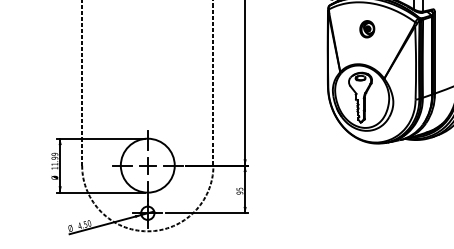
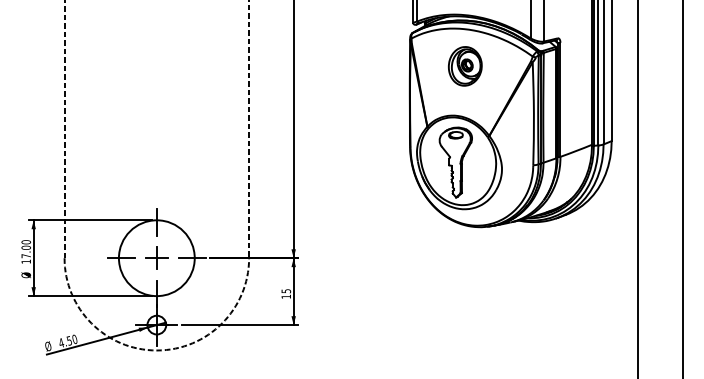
part: (367, 29) -> (465, 66), size x1.67
text: (54, 159) -> (25, 249), 11.99 -> 17.00
text: (240, 192) -> (286, 296), 95 -> 15

